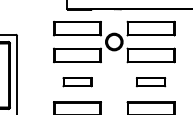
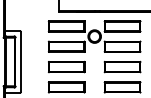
part: (77, 81) -> (66, 66), size x1.67
part: (150, 81) -> (122, 66), size x1.67

